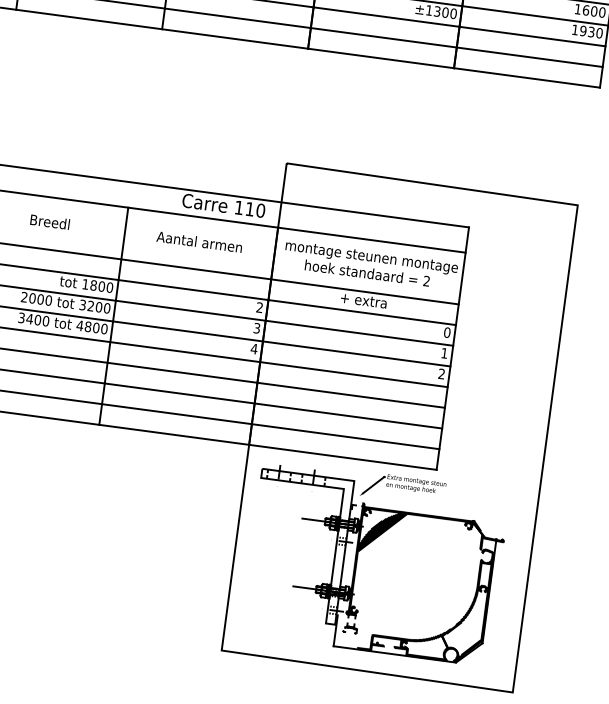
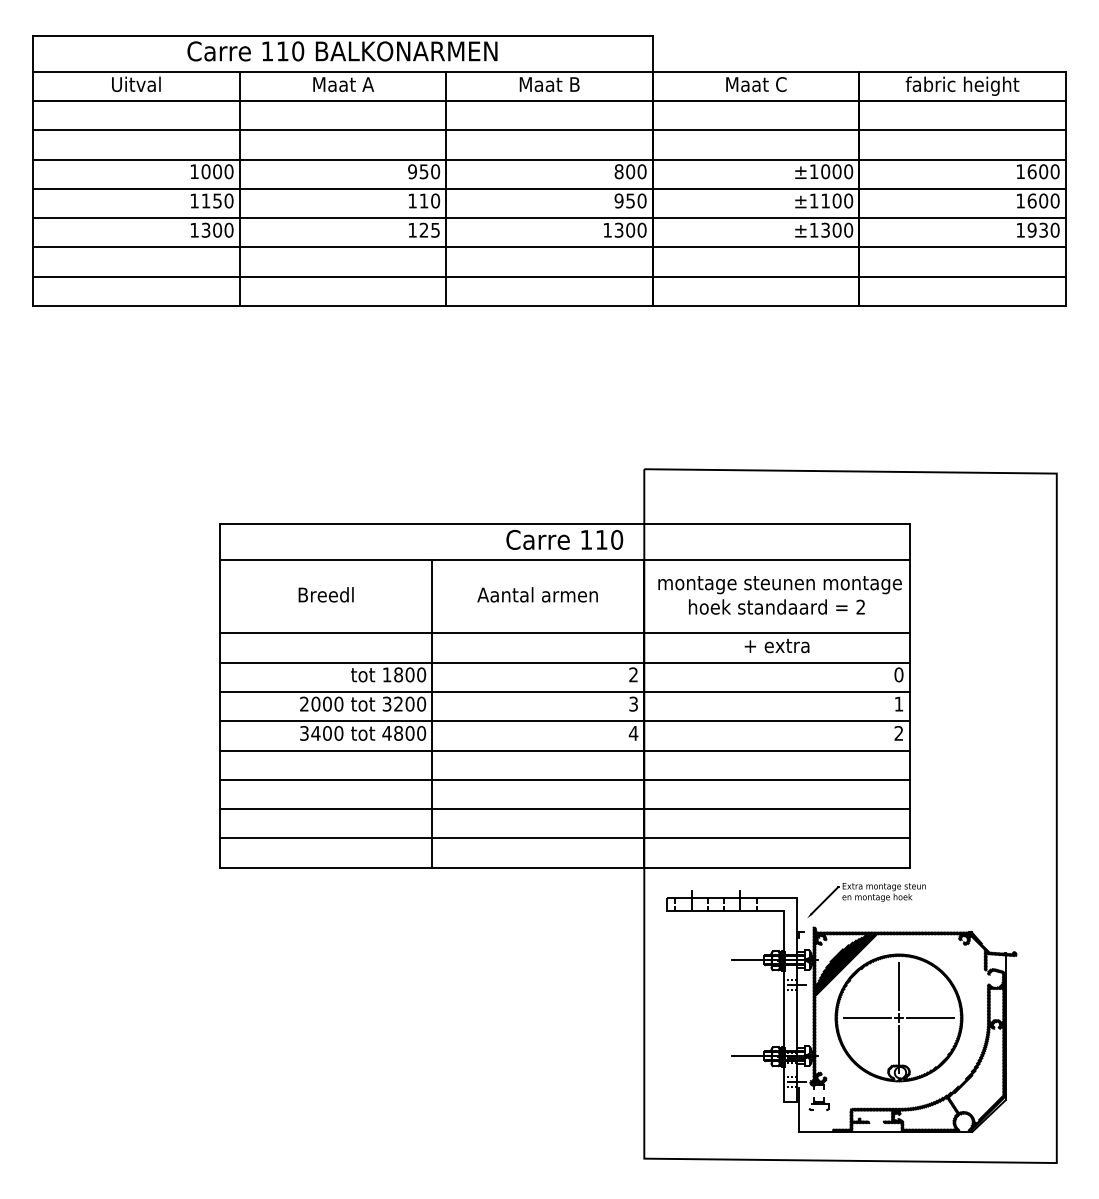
part: (414, 574) -> (898, 1017), added

